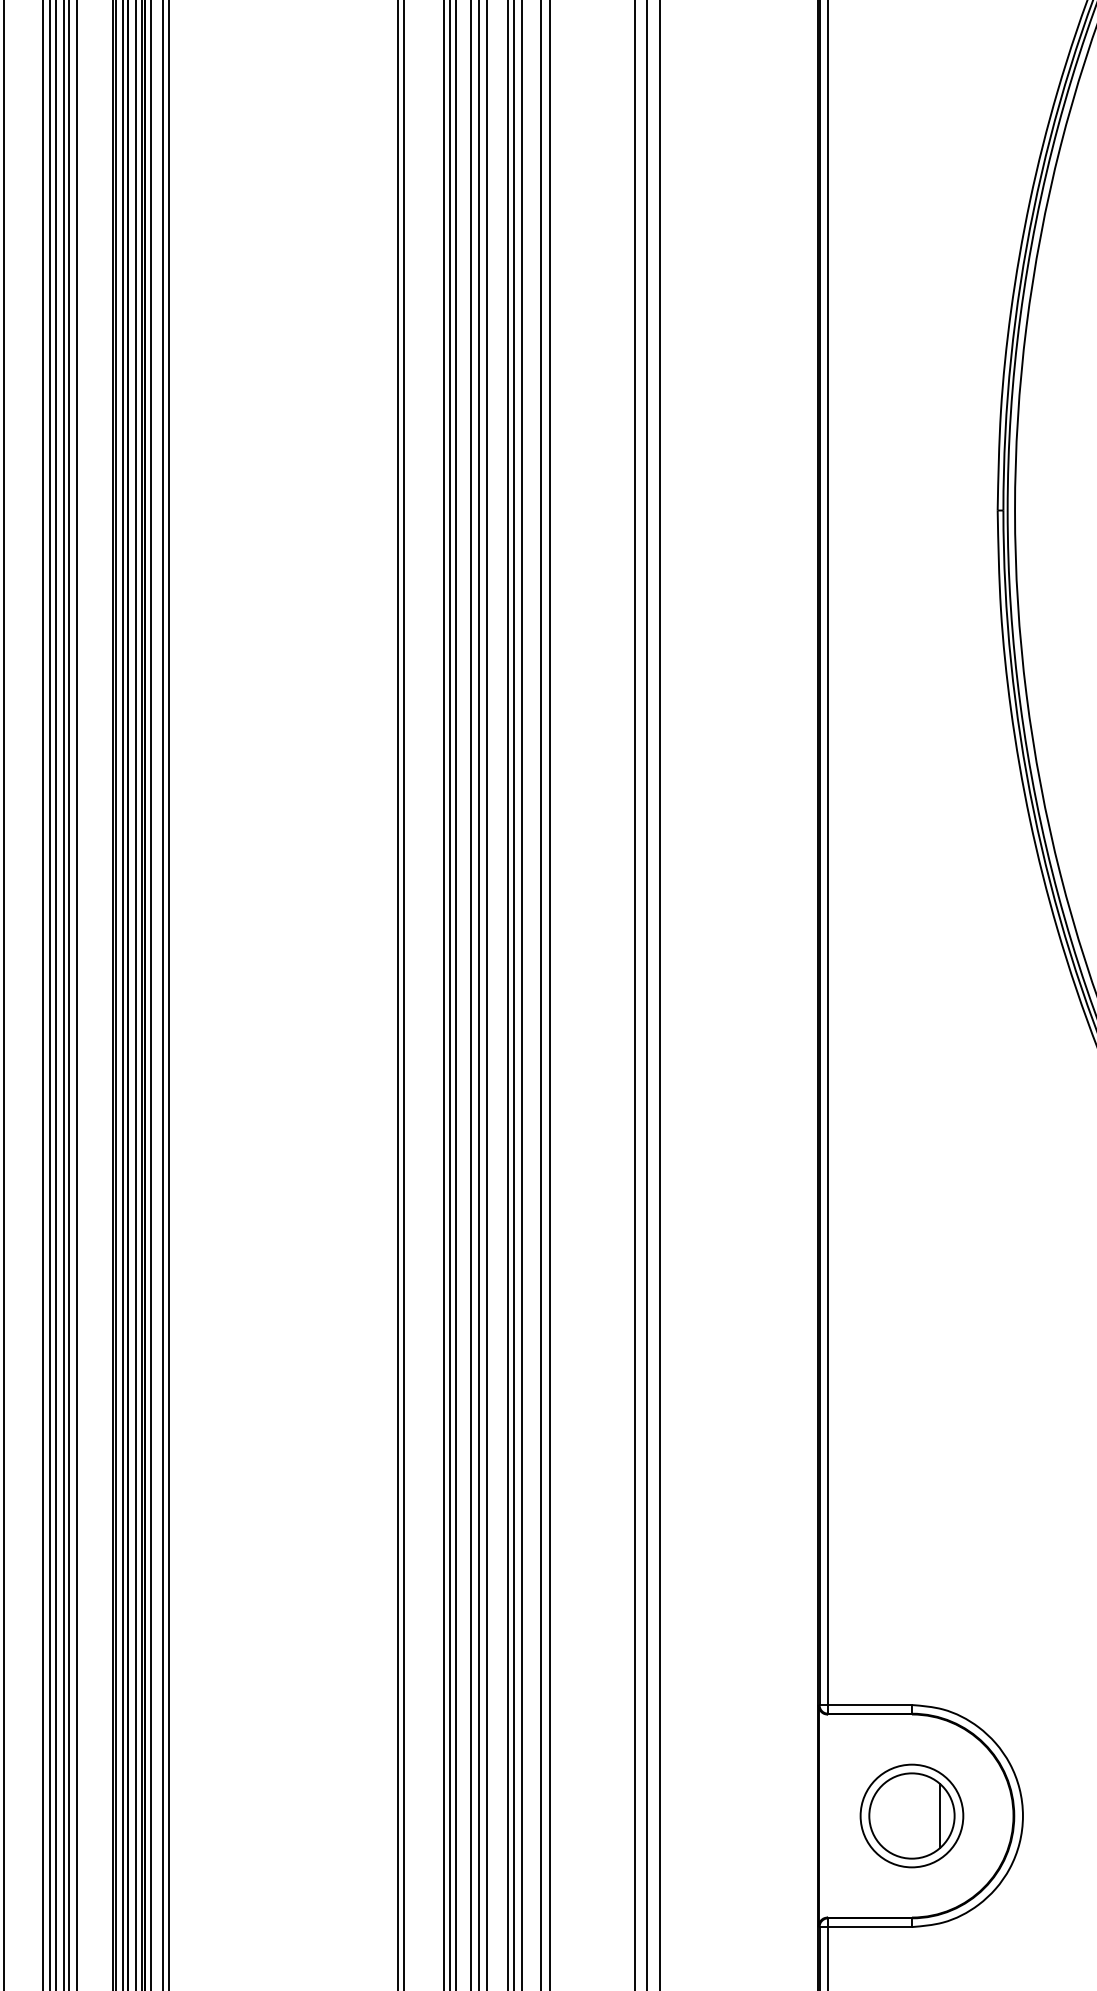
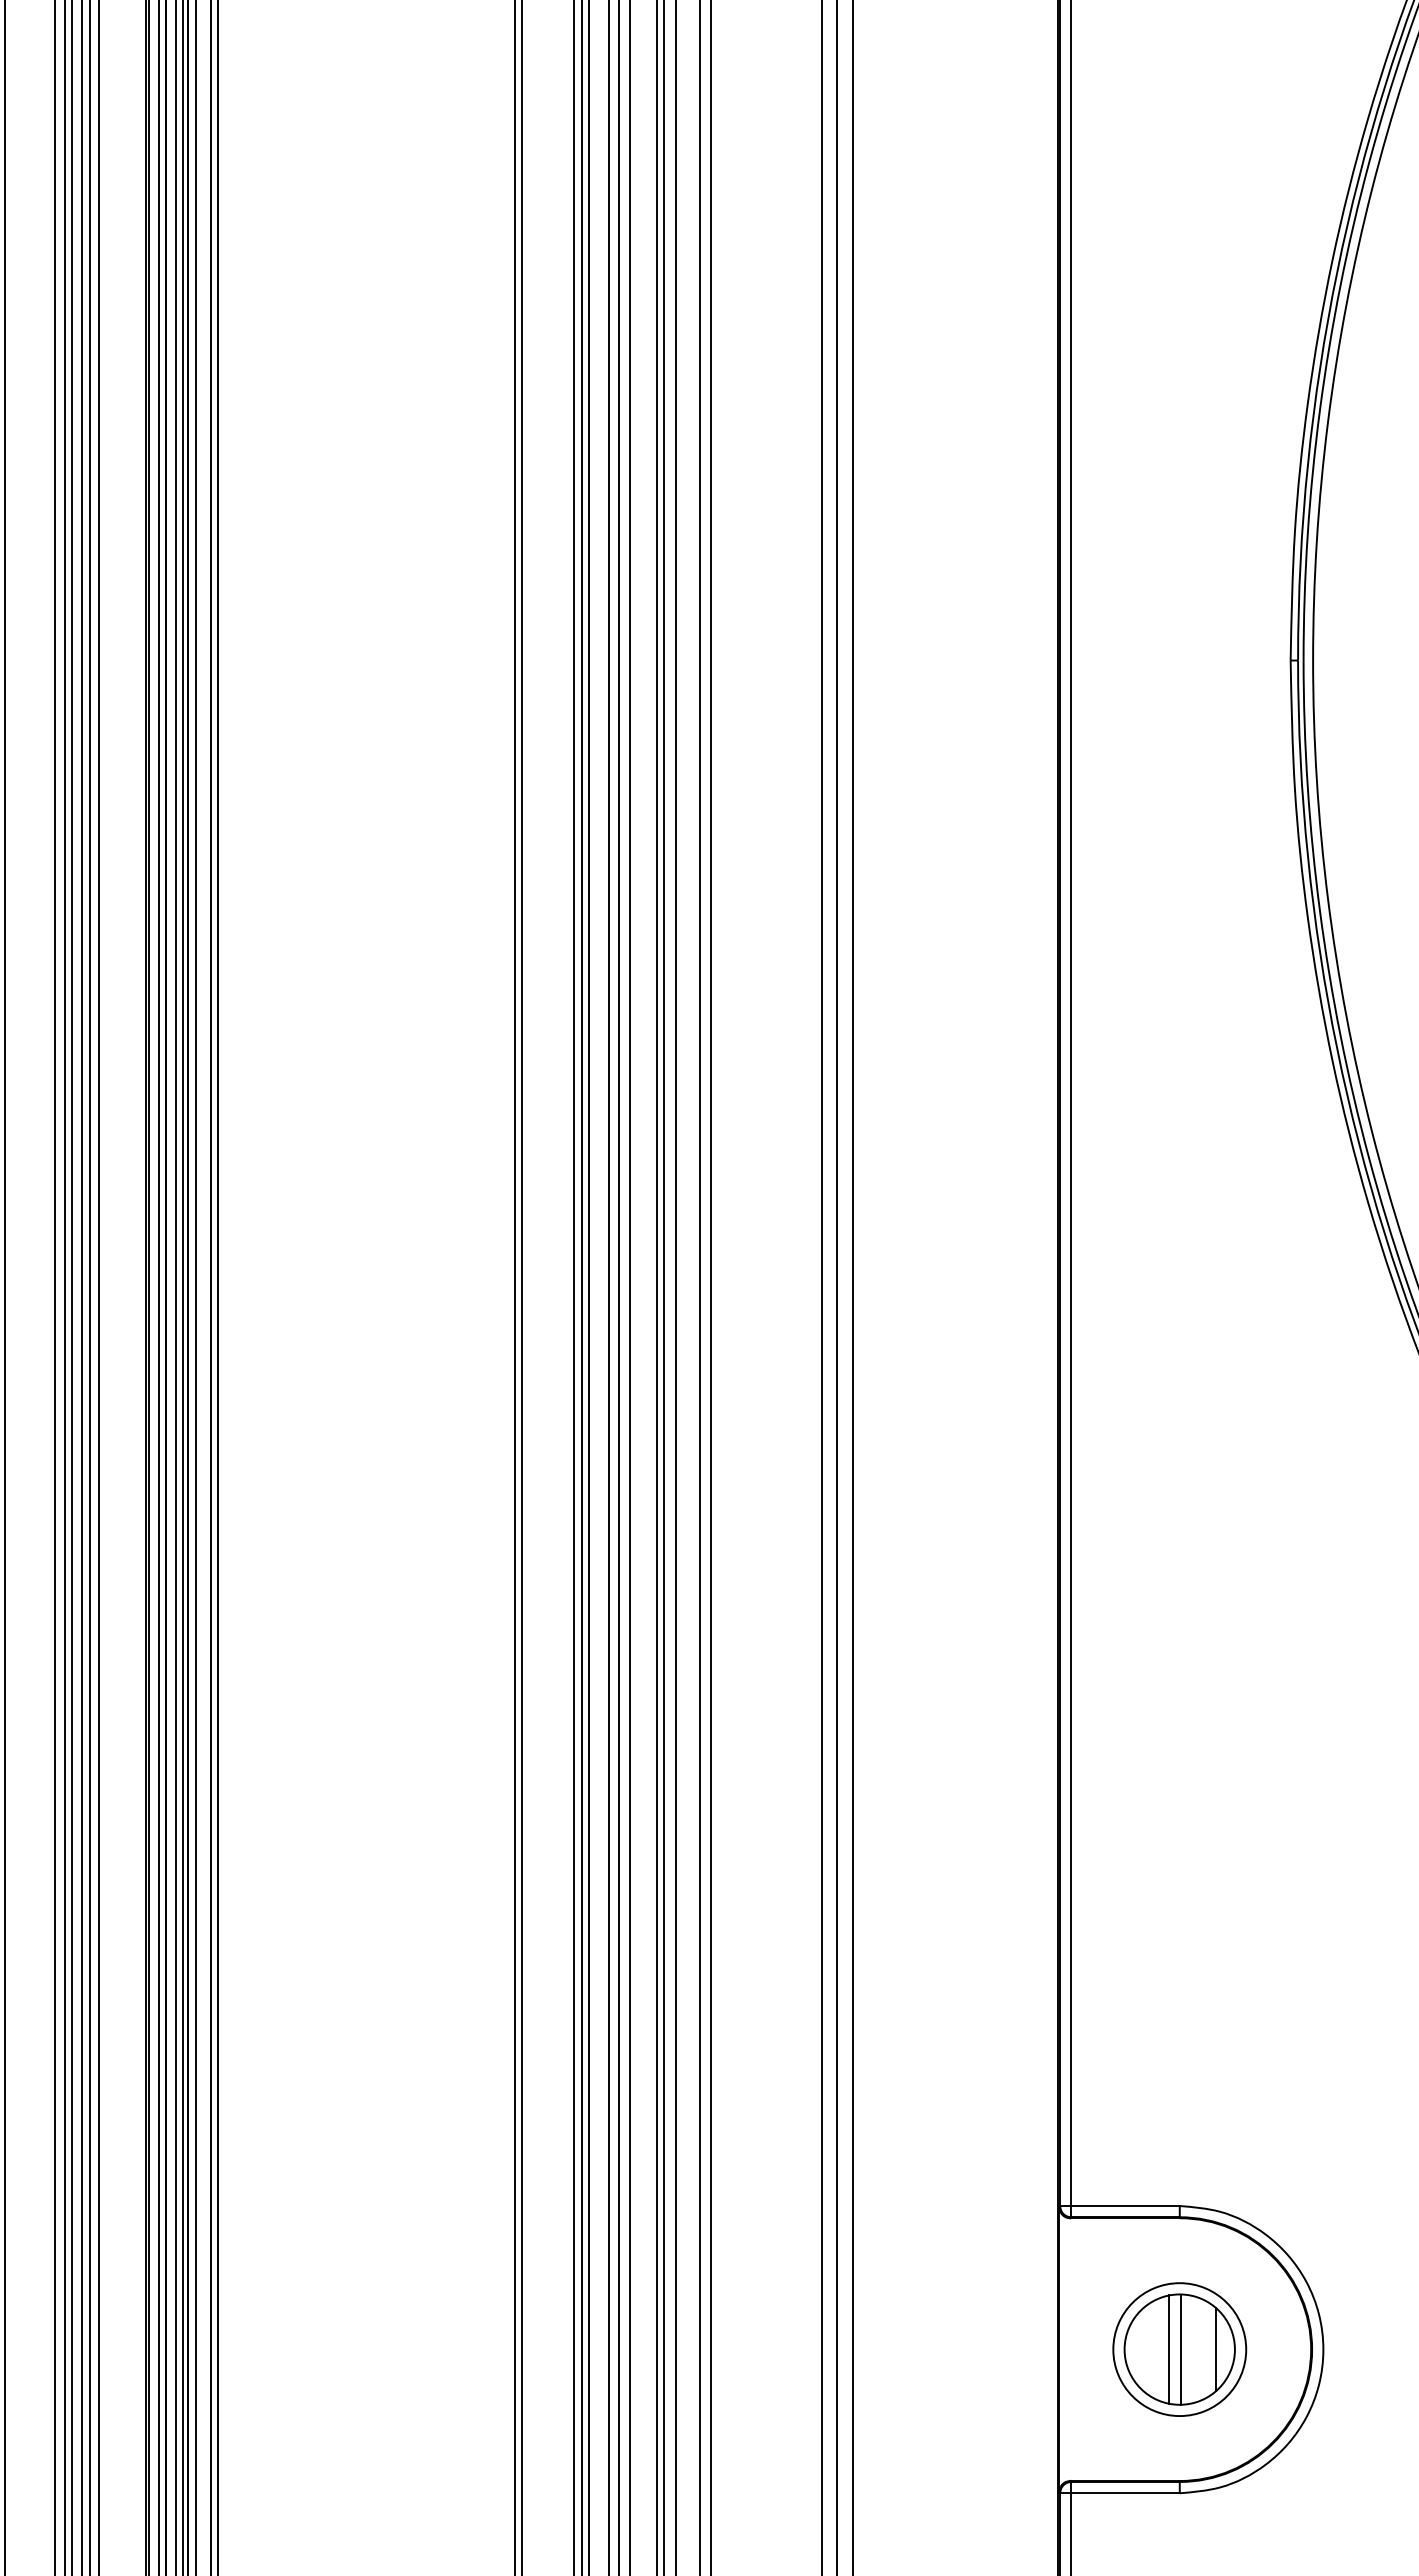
line: (904, 1815) -> (1169, 2349), added
line: (913, 1815) -> (1181, 2349), added

